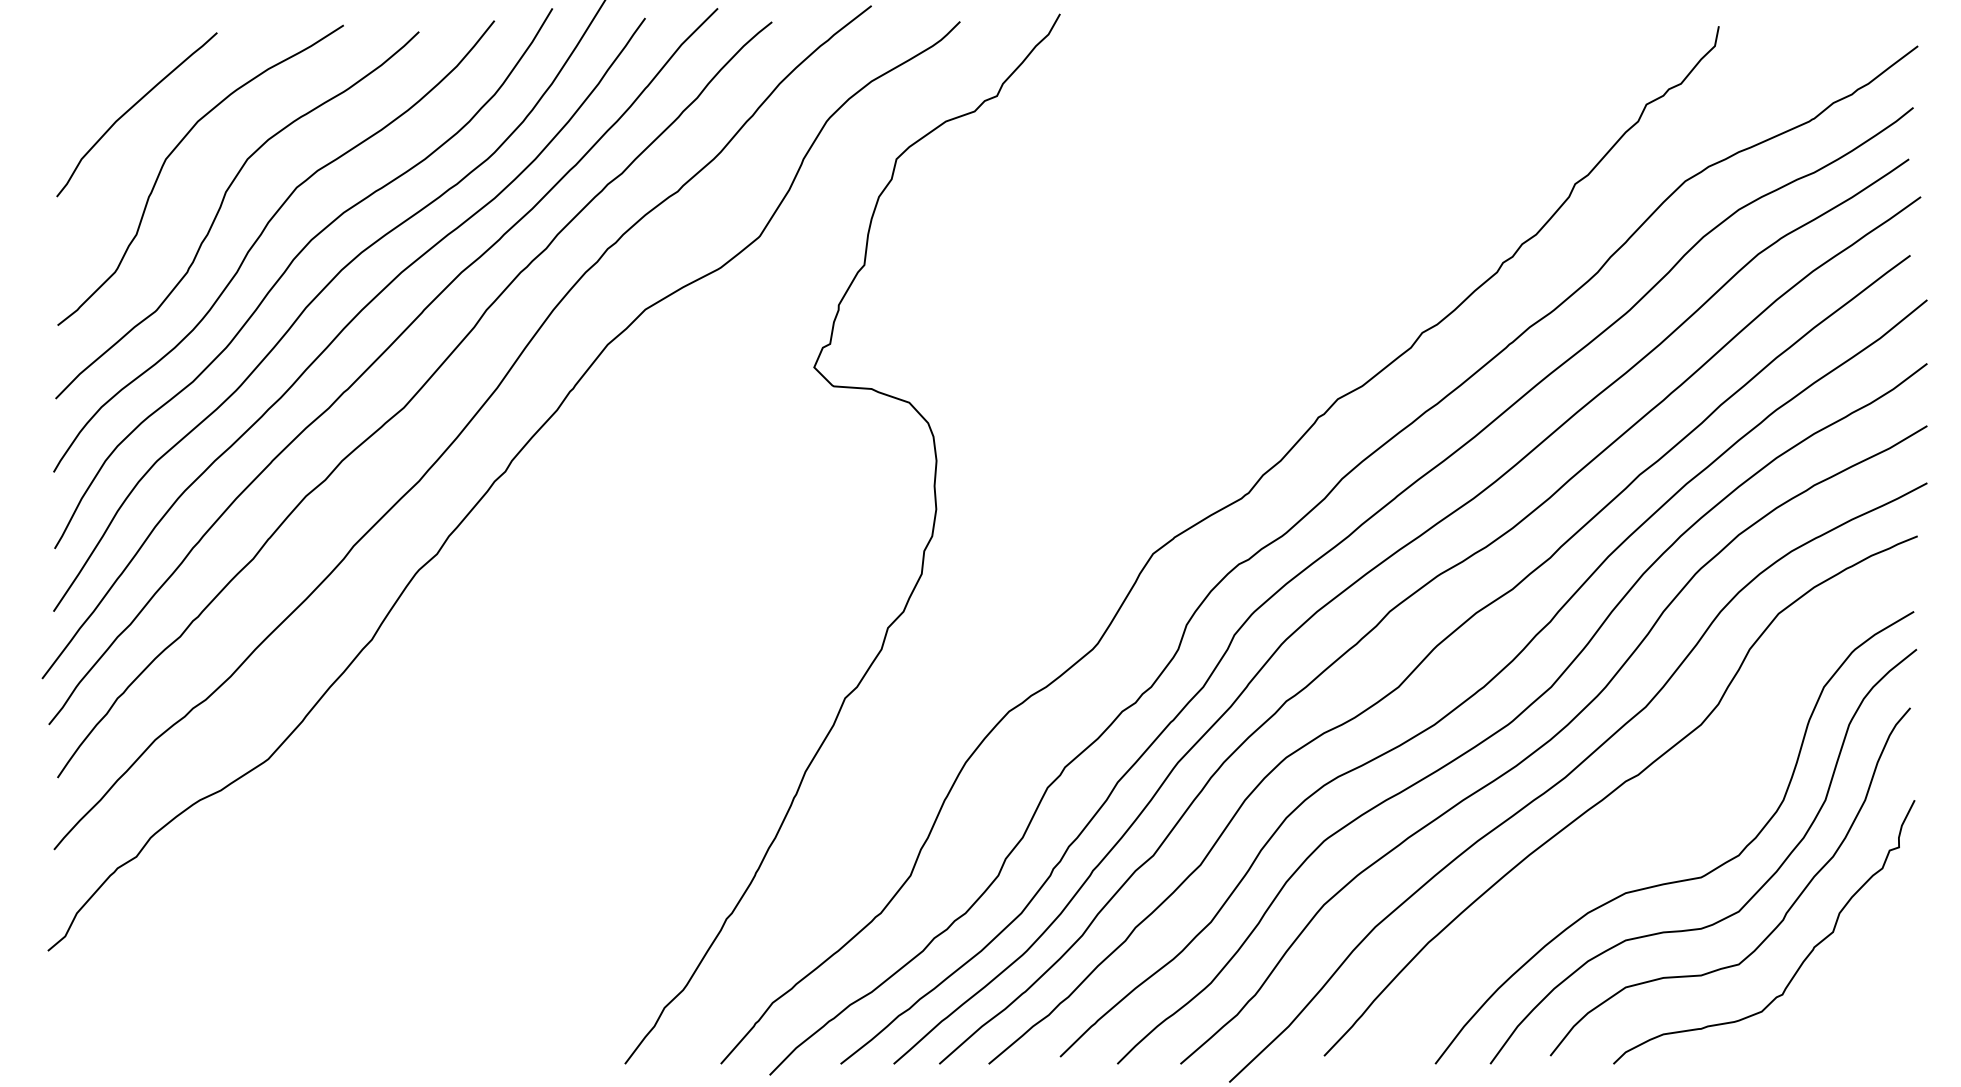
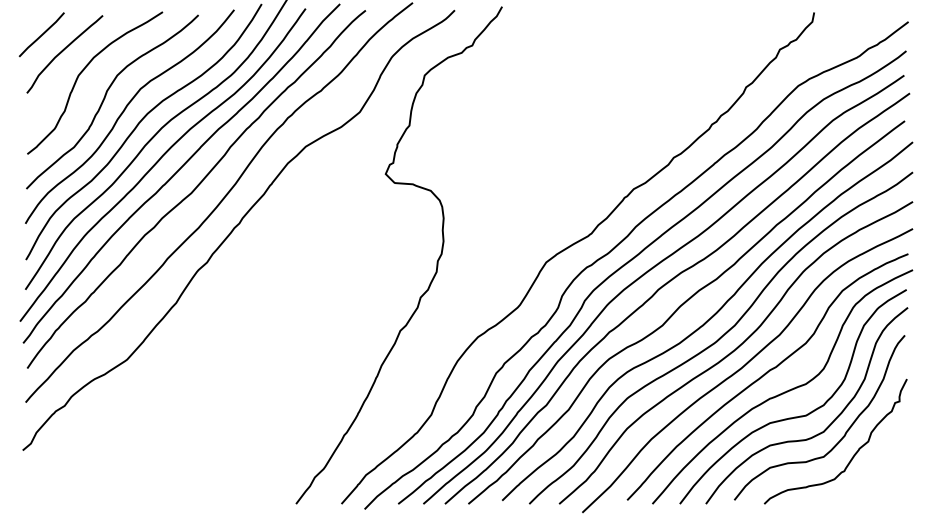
line: (87, 72) -> (41, 34), added
curve: (1656, 826) -> (784, 391), added

